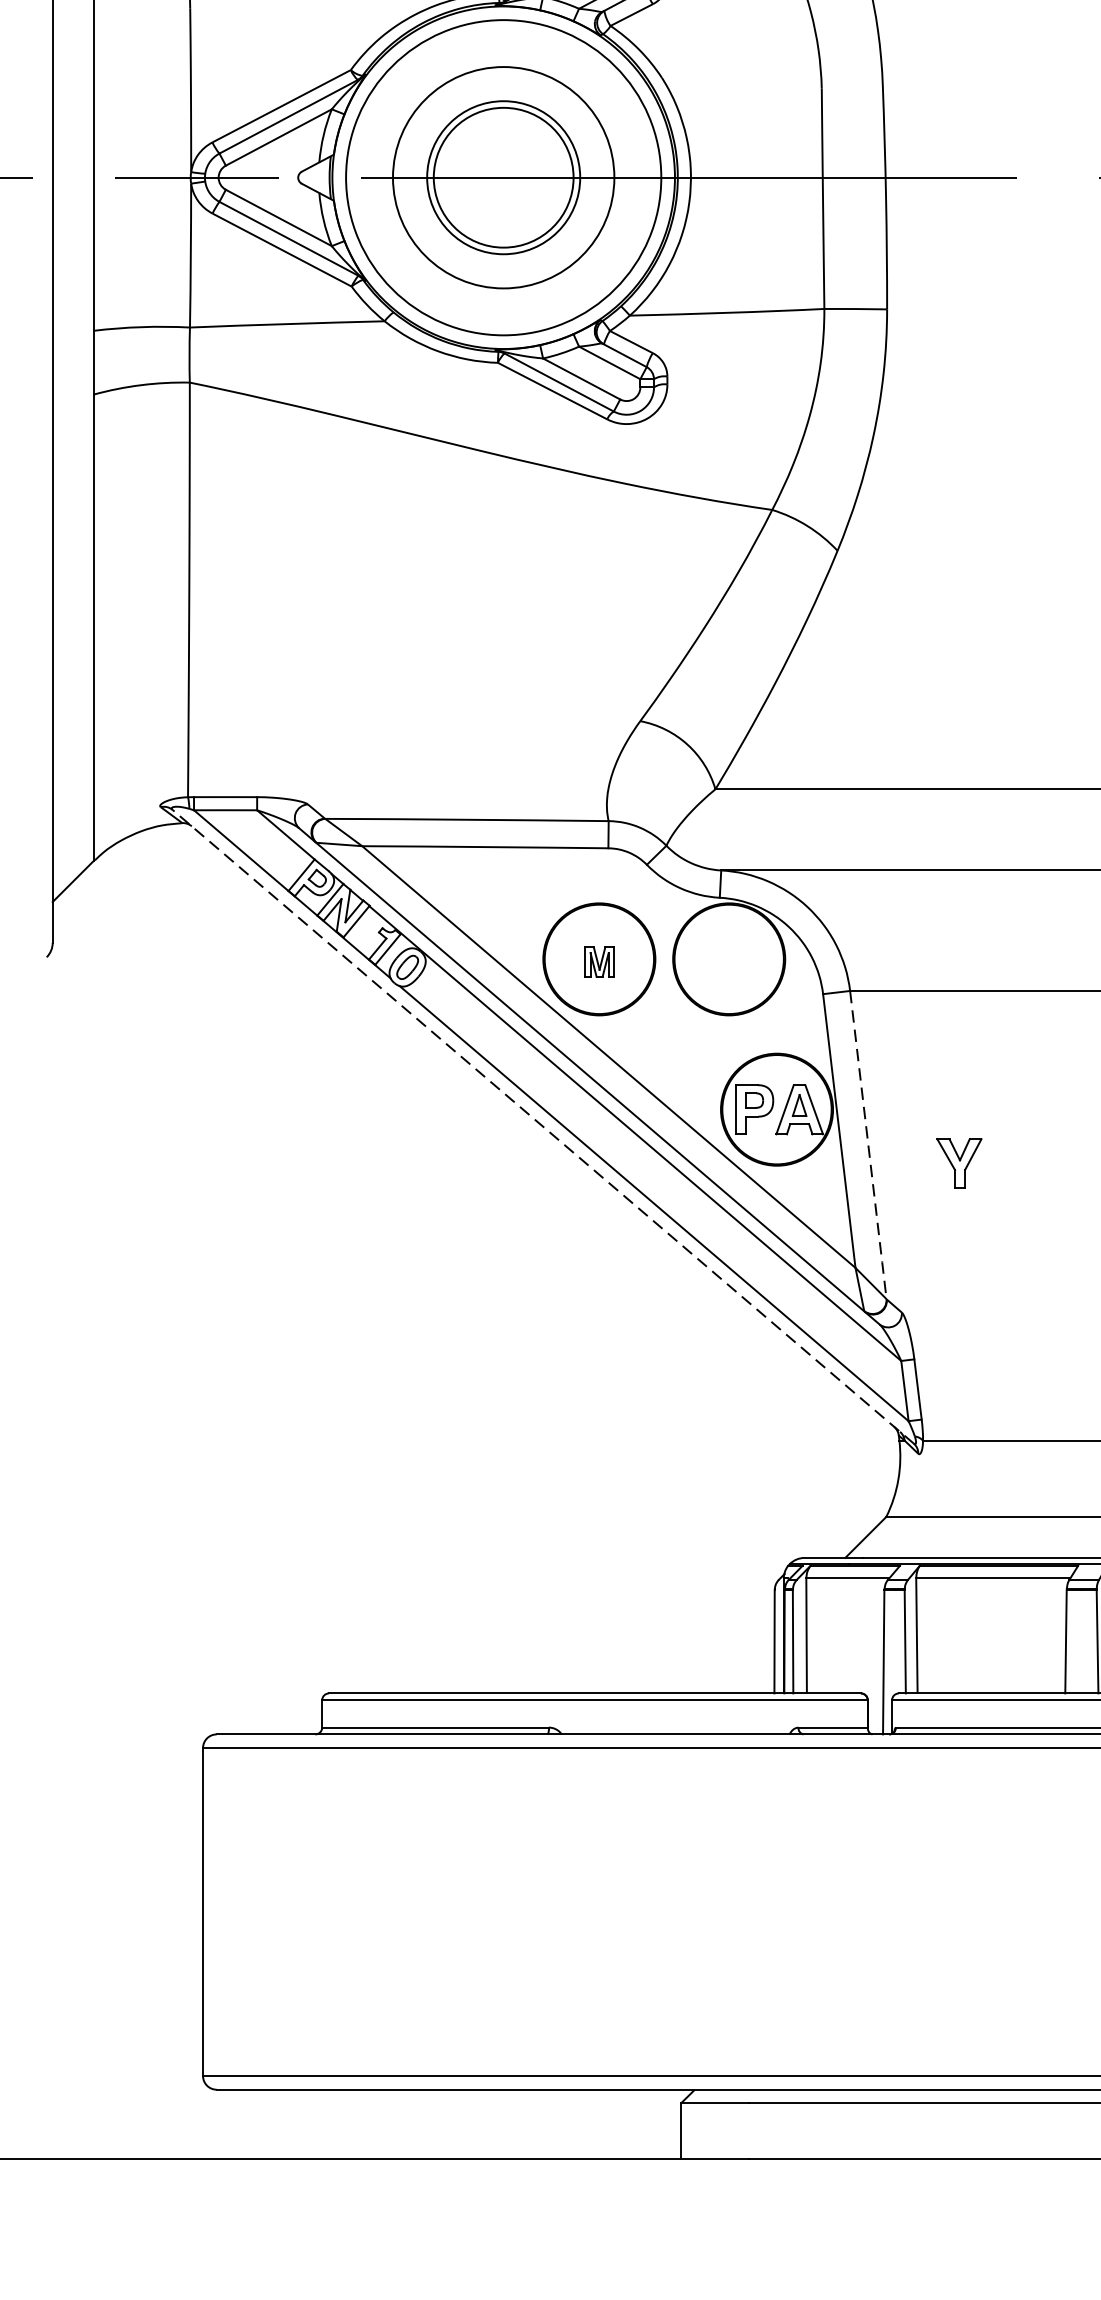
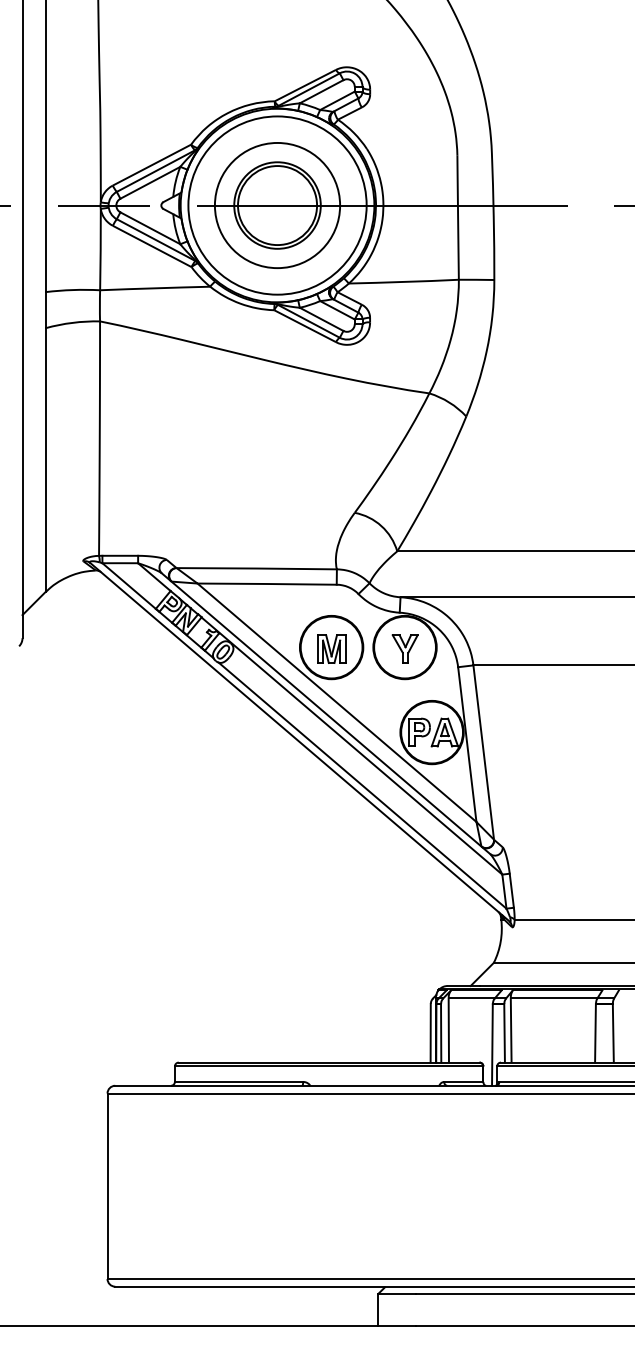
part: (599, 961) -> (331, 648), size x1.67
line: (542, 1127) -> (299, 742), dashed -> solid
line: (867, 1144) -> (483, 752), dashed -> solid
part: (958, 1162) -> (404, 648), moved

